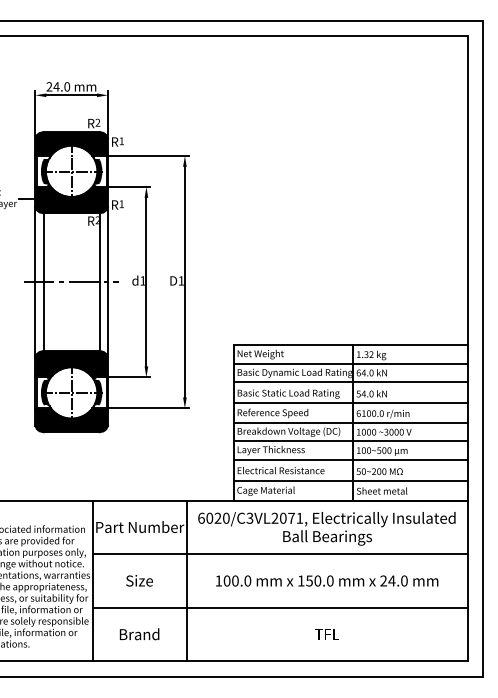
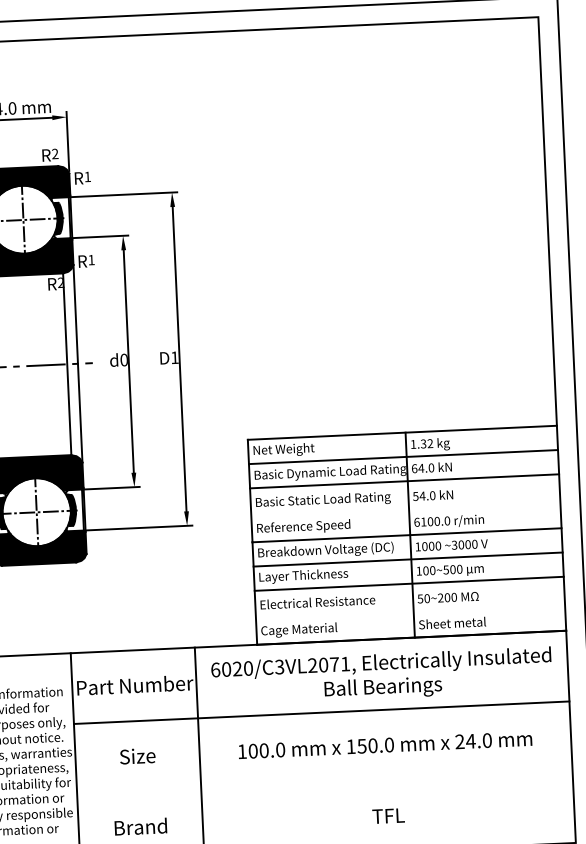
text: (142, 280) -> (123, 359), d1 -> d0
line: (350, 403) -> (405, 509), removed
line: (350, 480) -> (410, 611), removed
line: (279, 607) -> (323, 783), removed

